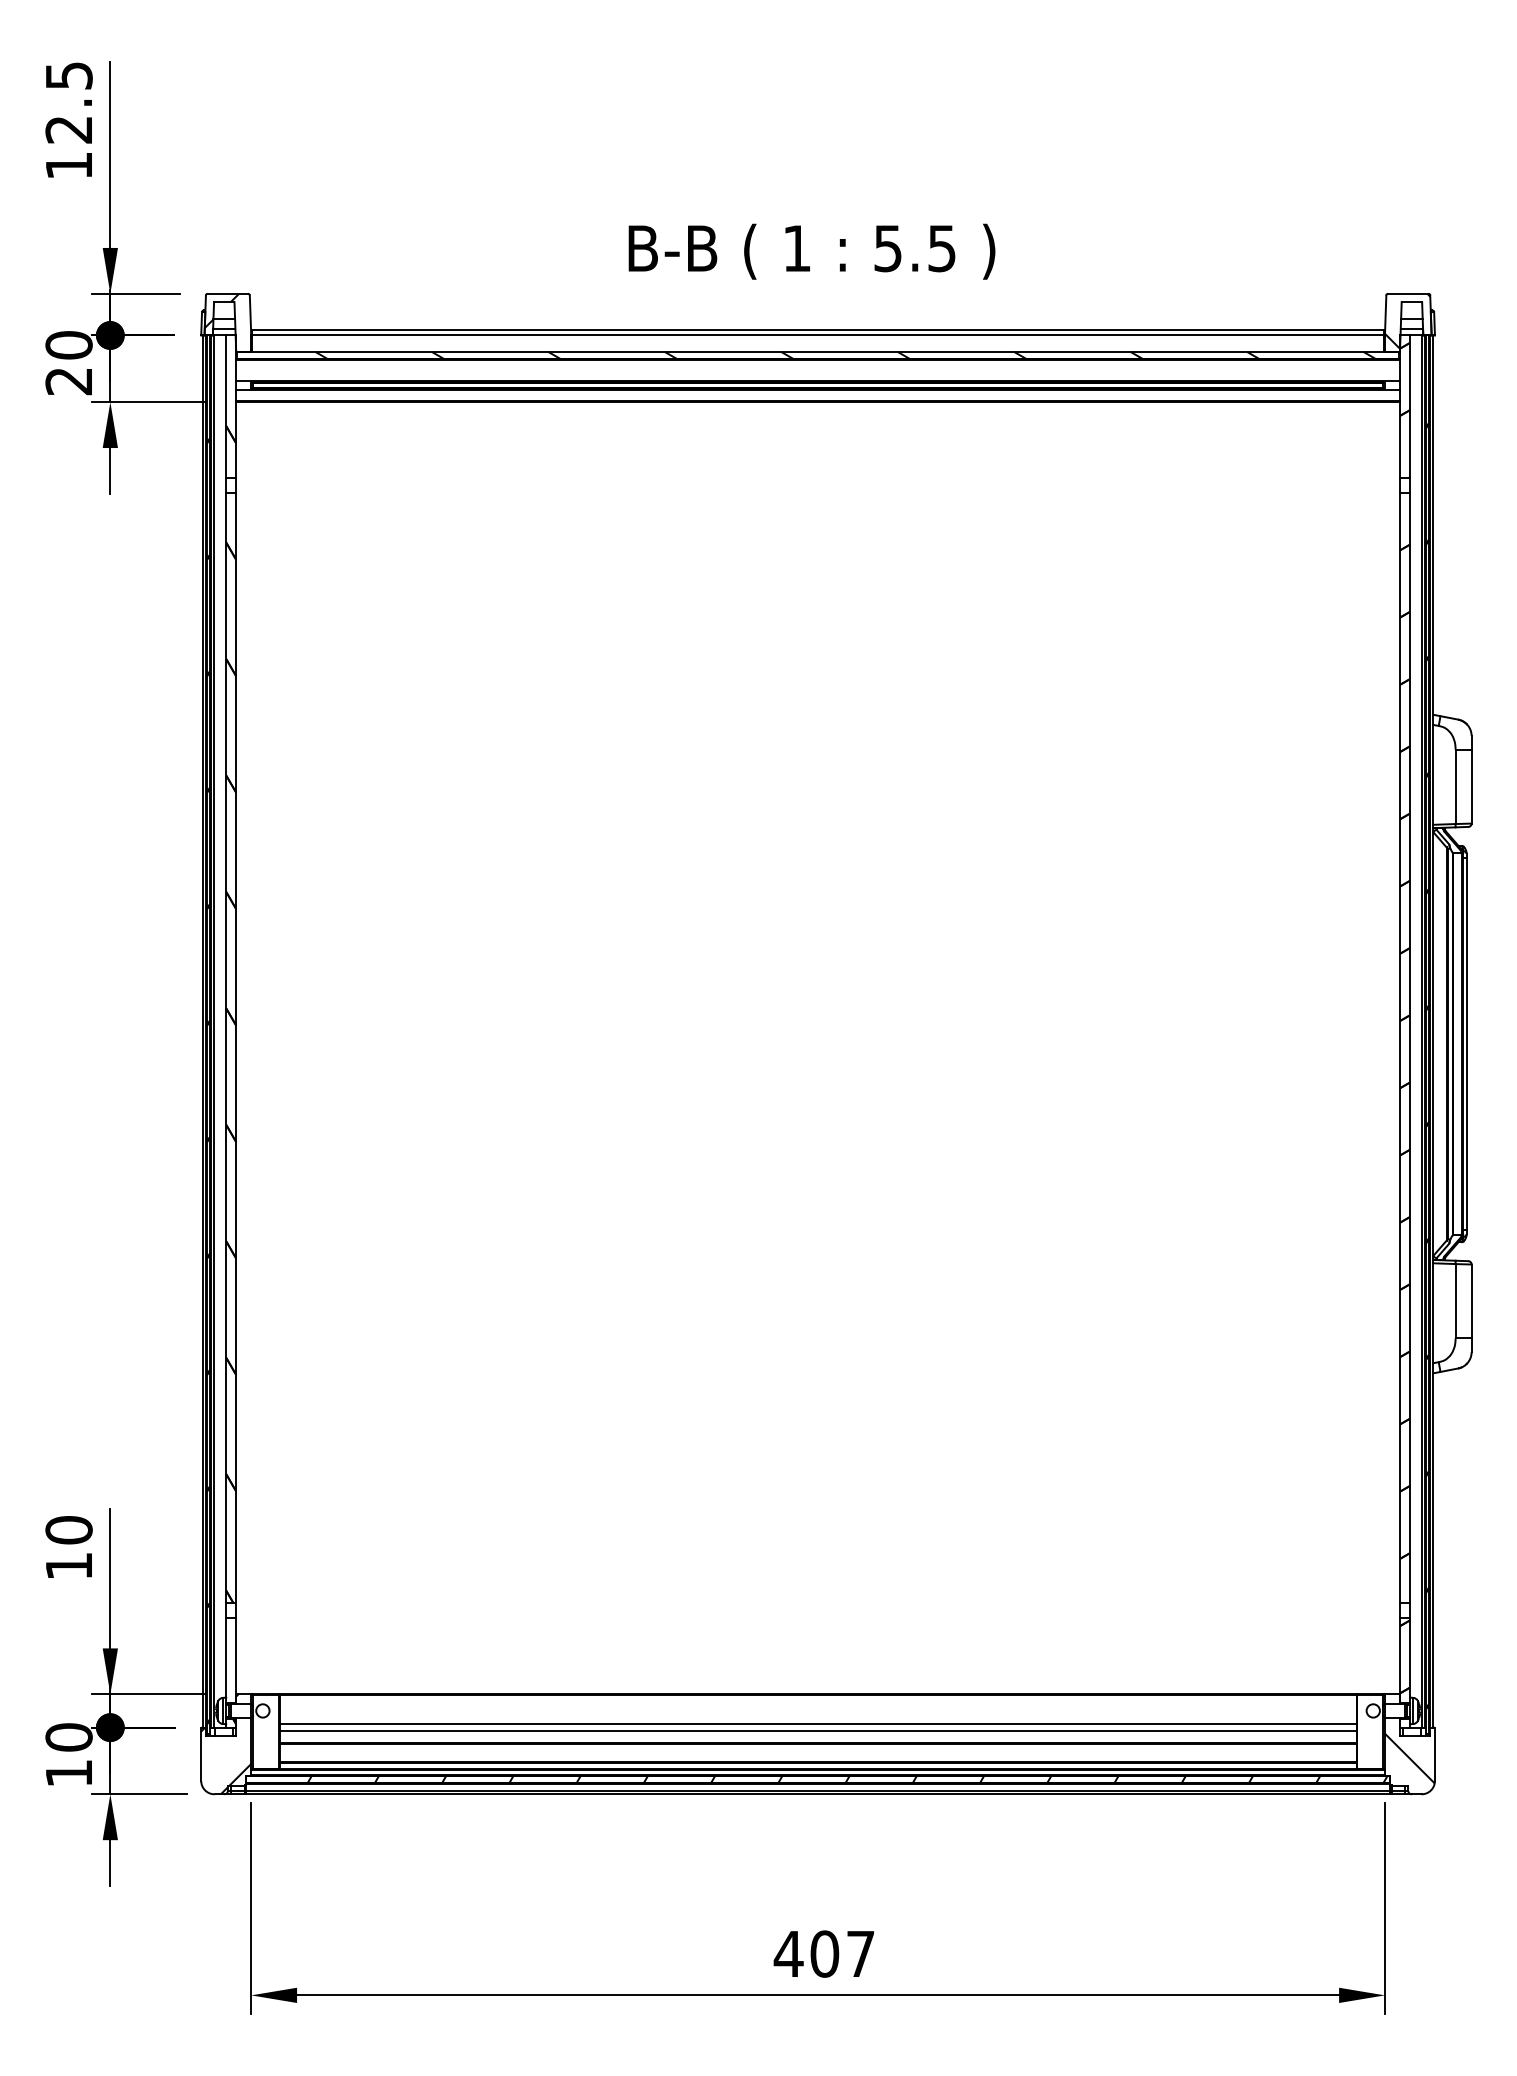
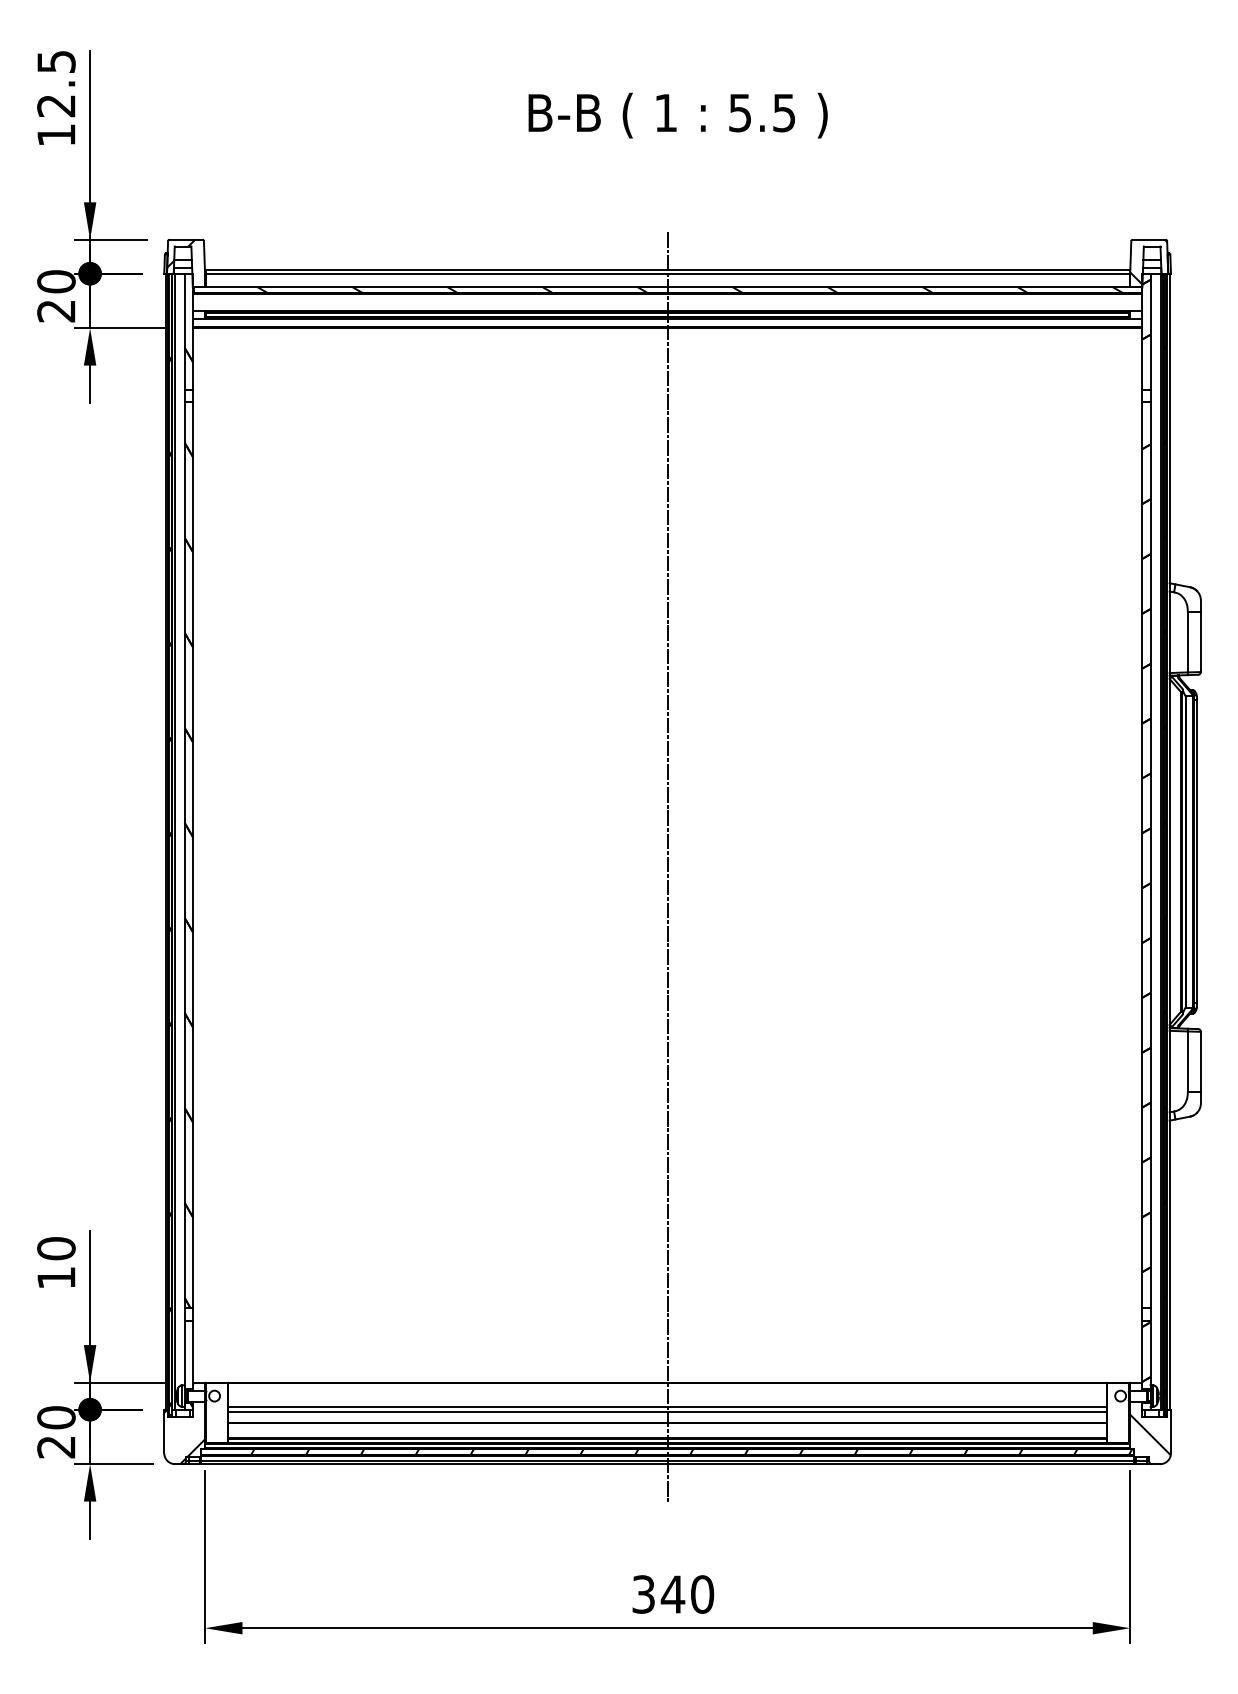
text: (811, 251) -> (677, 115), moved
line: (818, 1062) -> (667, 866), added
text: (68, 1773) -> (55, 1447), 10 -> 20
text: (824, 1953) -> (672, 1594), 407 -> 340

